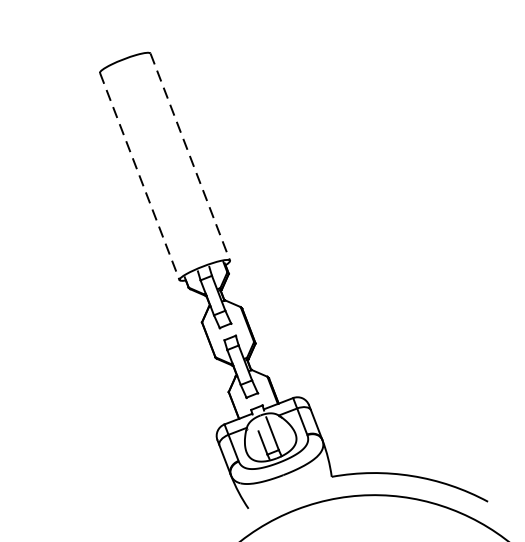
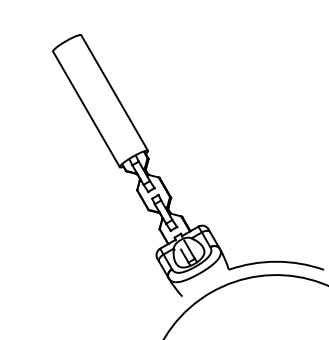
line: (189, 157) -> (114, 93), dashed -> solid
line: (139, 176) -> (86, 109), dashed -> solid

